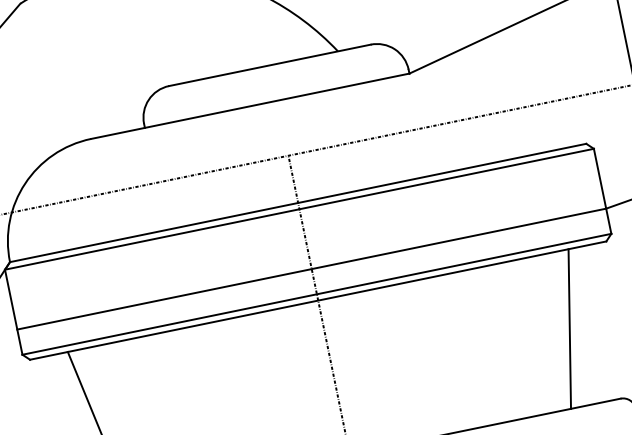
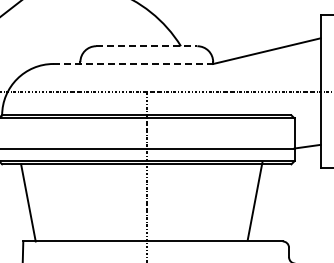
line: (269, 66) -> (146, 46), solid -> dashed
line: (250, 107) -> (133, 64), solid -> dashed
line: (568, 328) -> (254, 200), moved

